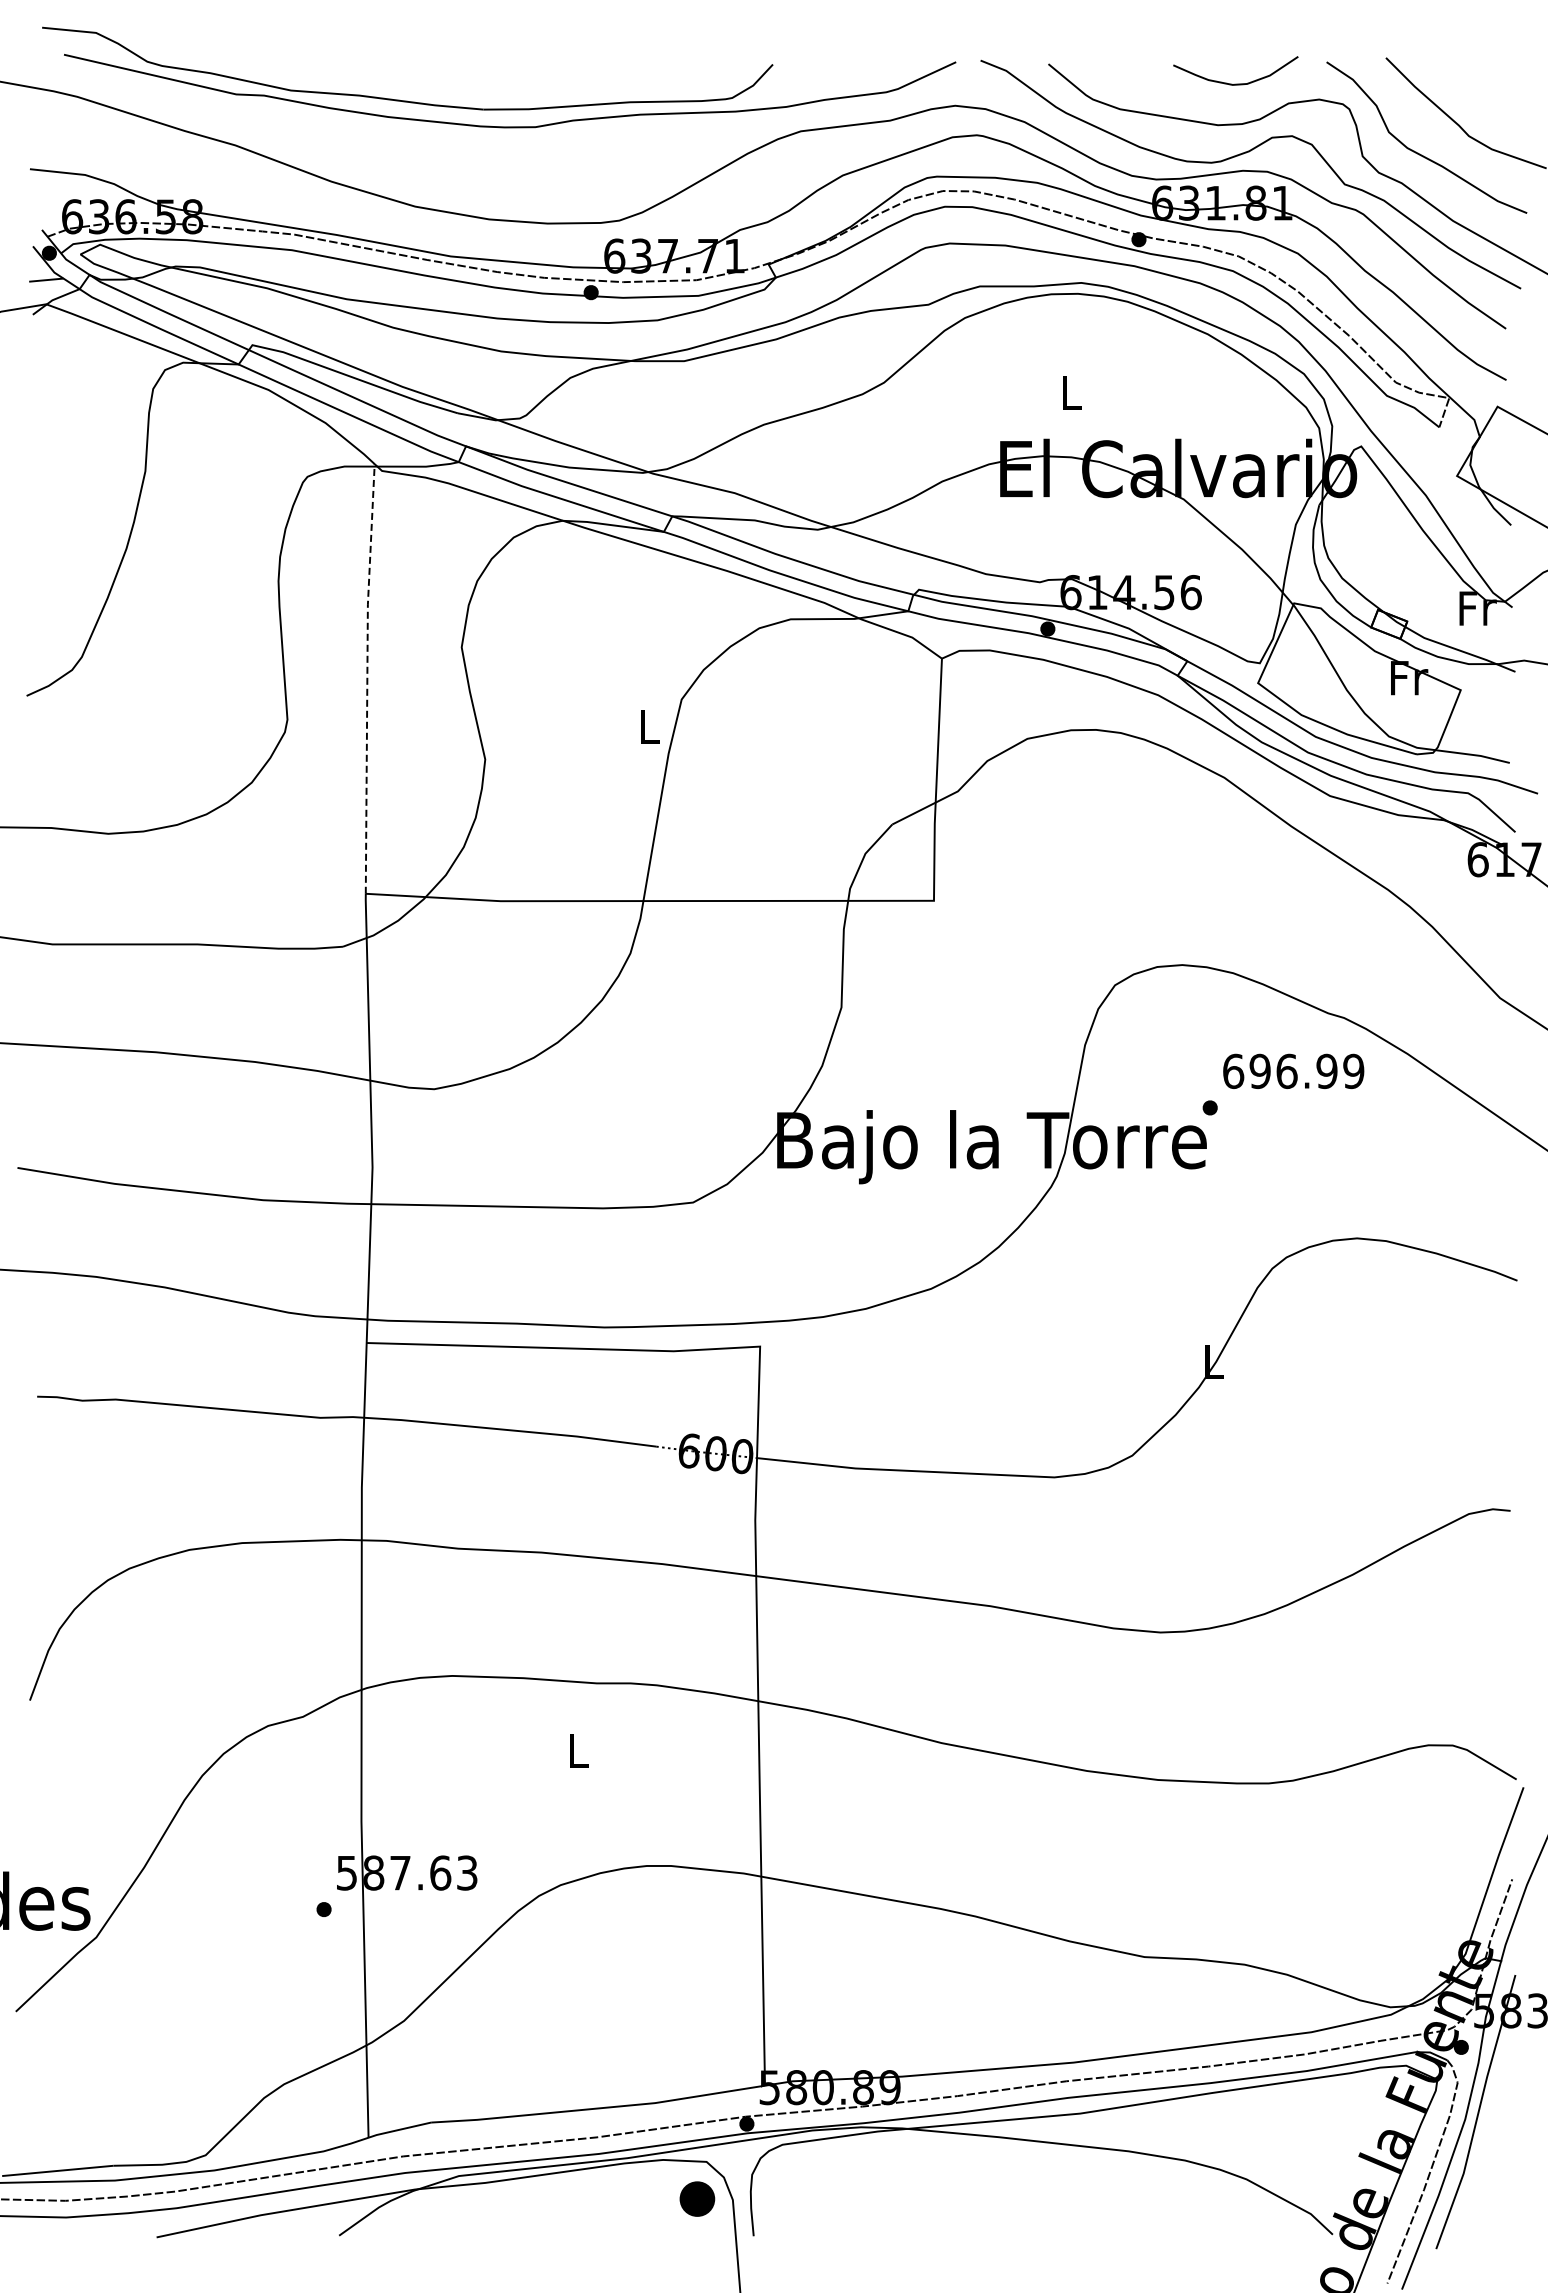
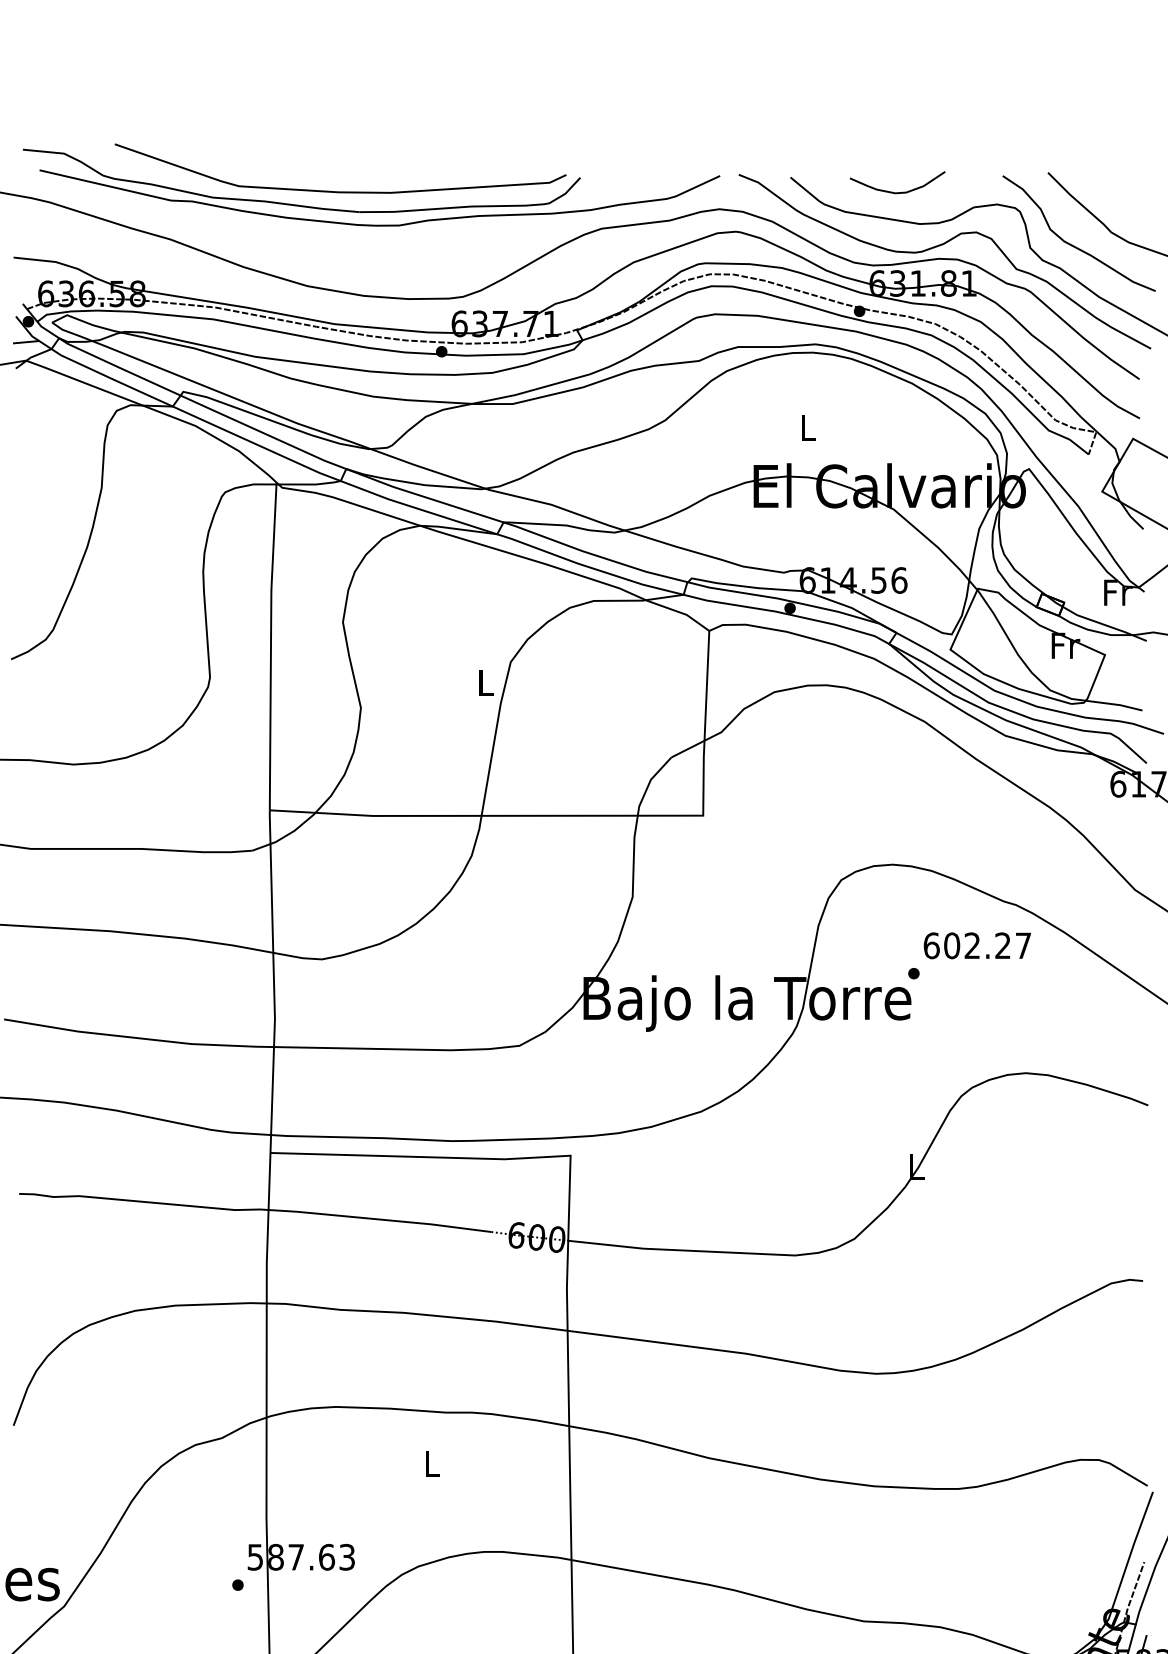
curve: (458, 82) -> (340, 191), added
curve: (1235, 83) -> (897, 192), moved
line: (367, 677) -> (271, 645), dashed -> solid
text: (1306, 1071) -> (987, 945), 696.99 -> 602.27

